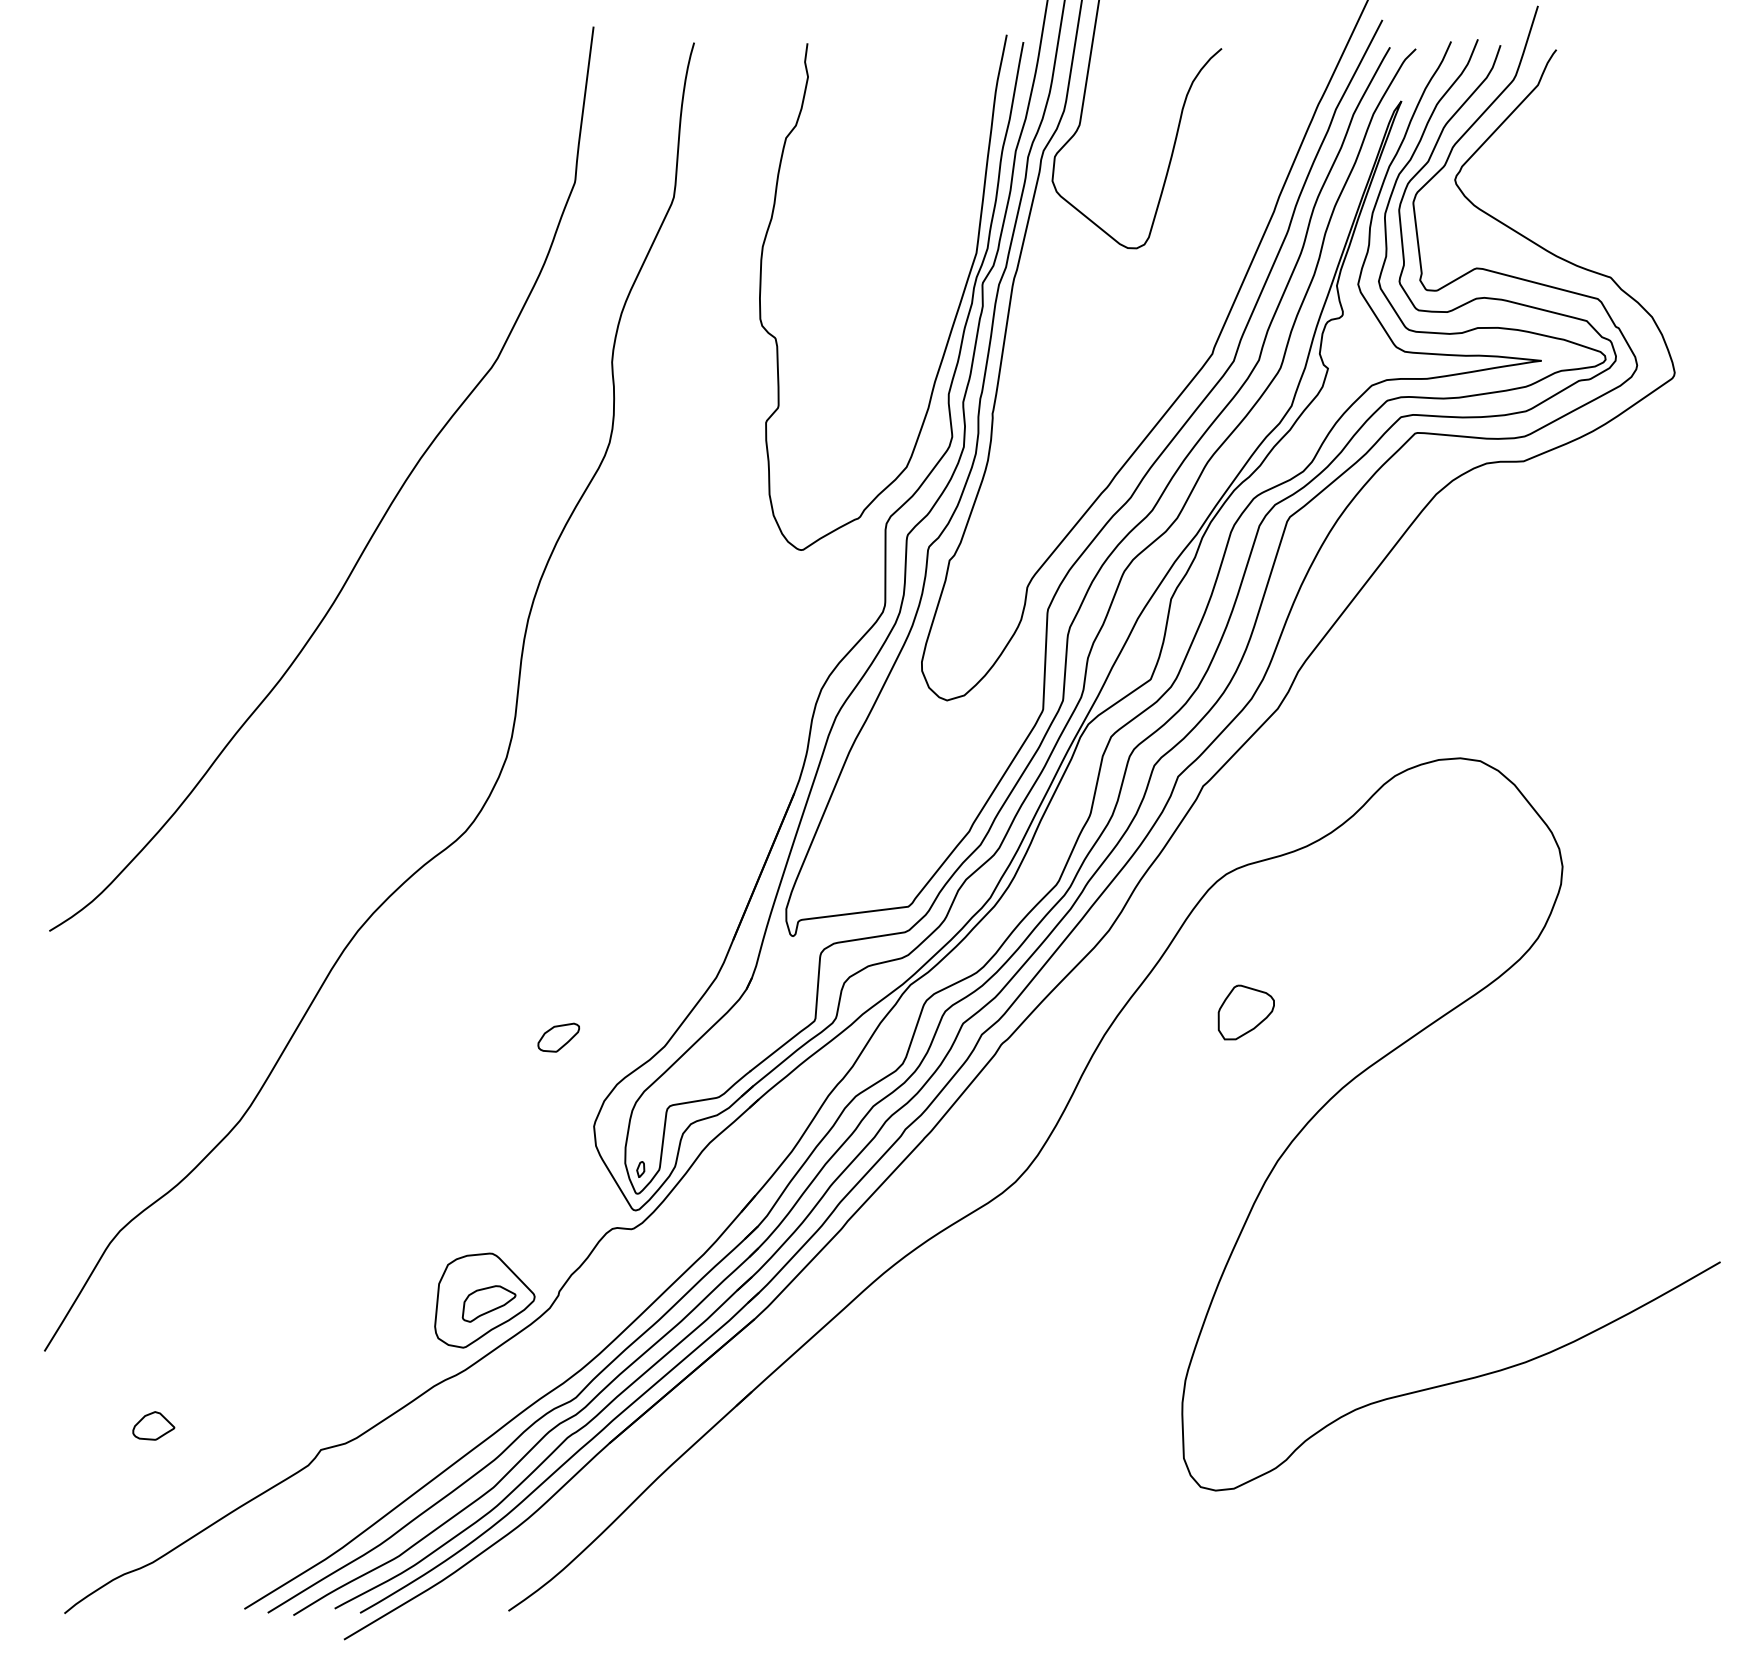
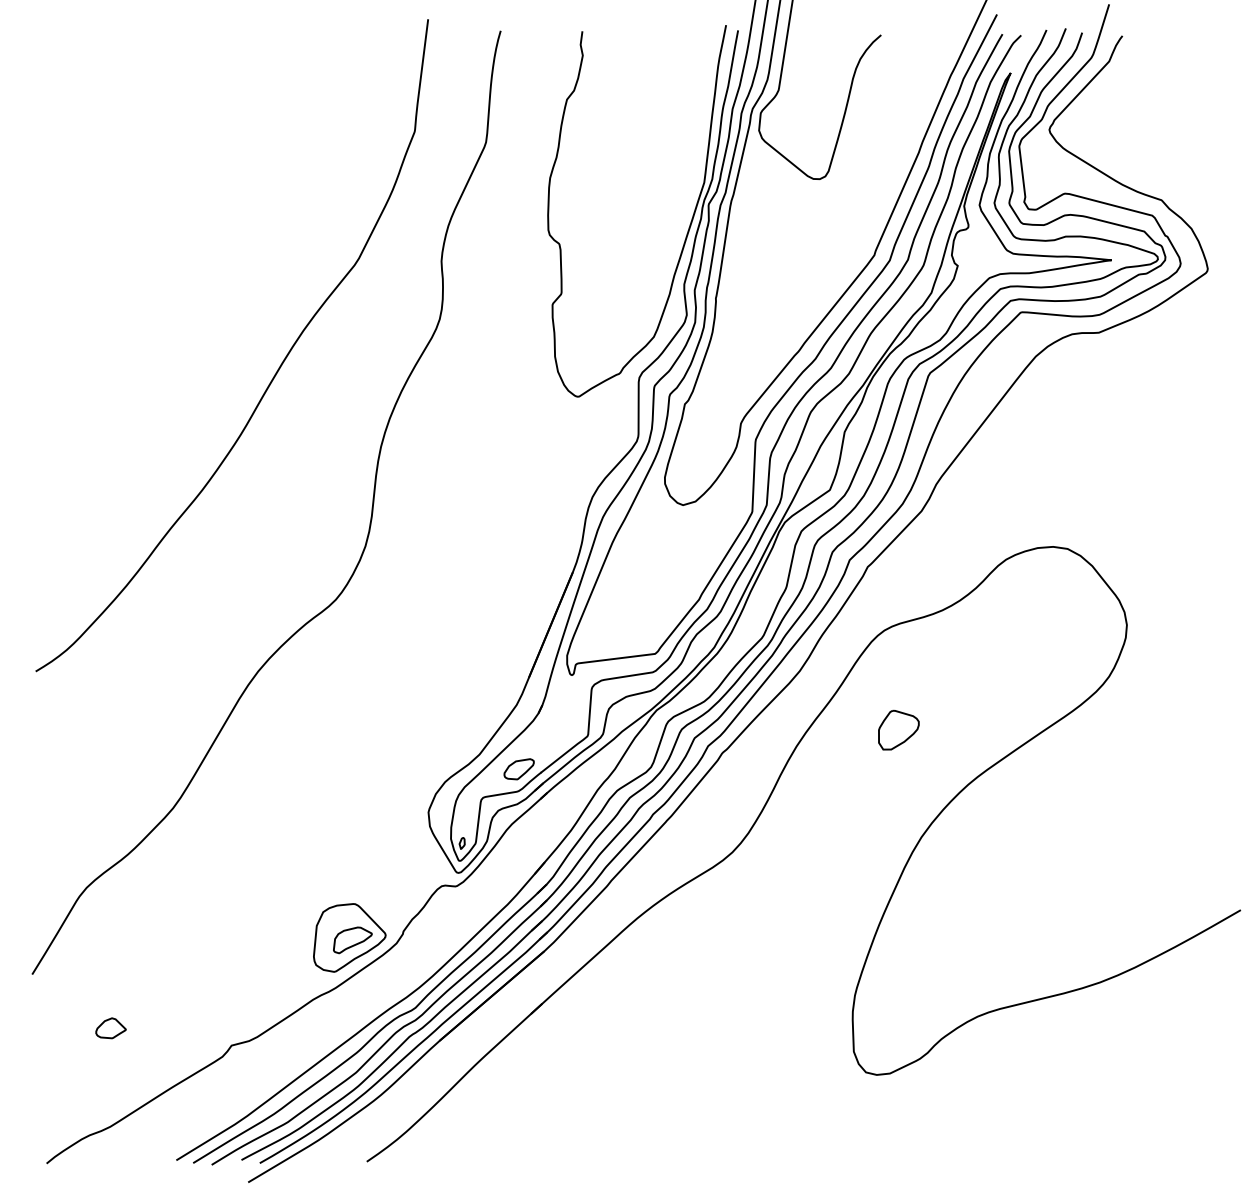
part: (558, 1037) -> (518, 769), moved

